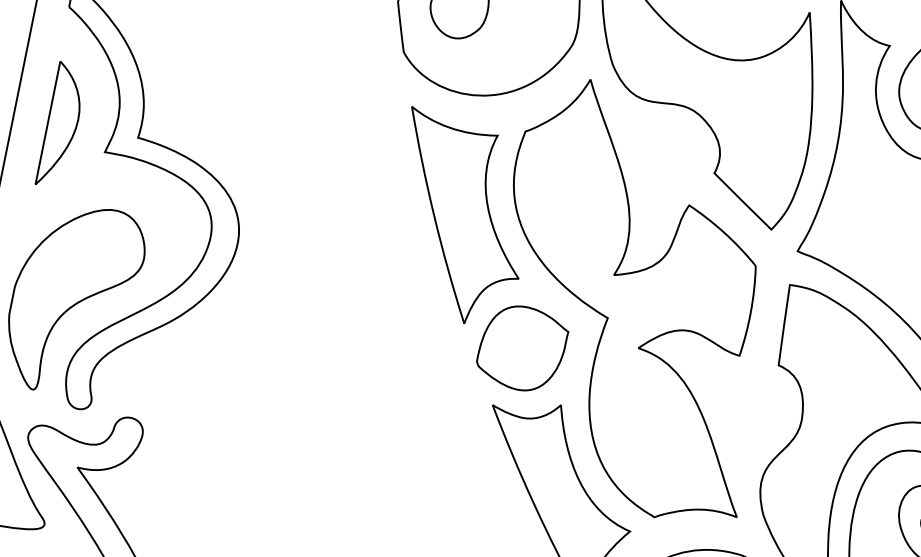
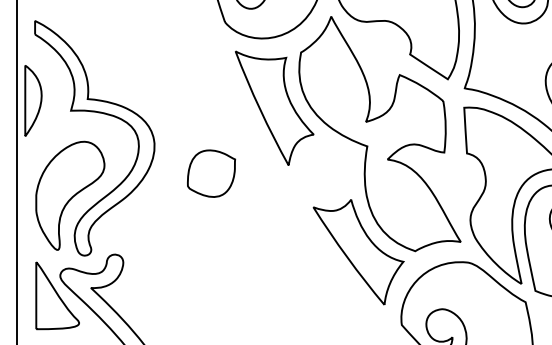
part: (62, 125) -> (33, 100), moved
part: (522, 348) -> (211, 173), moved

